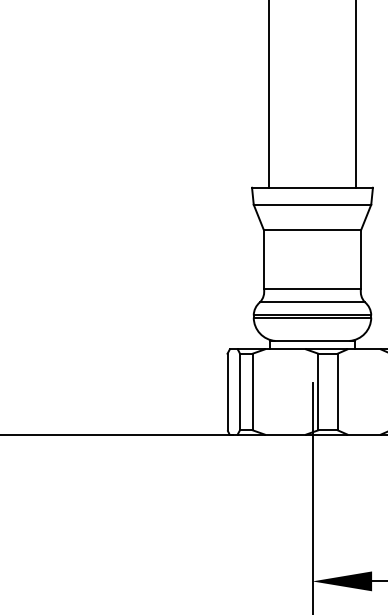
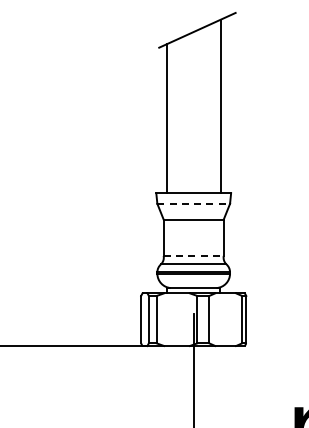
line: (313, 204) -> (194, 203), solid -> dashed
line: (313, 288) -> (194, 255), solid -> dashed

